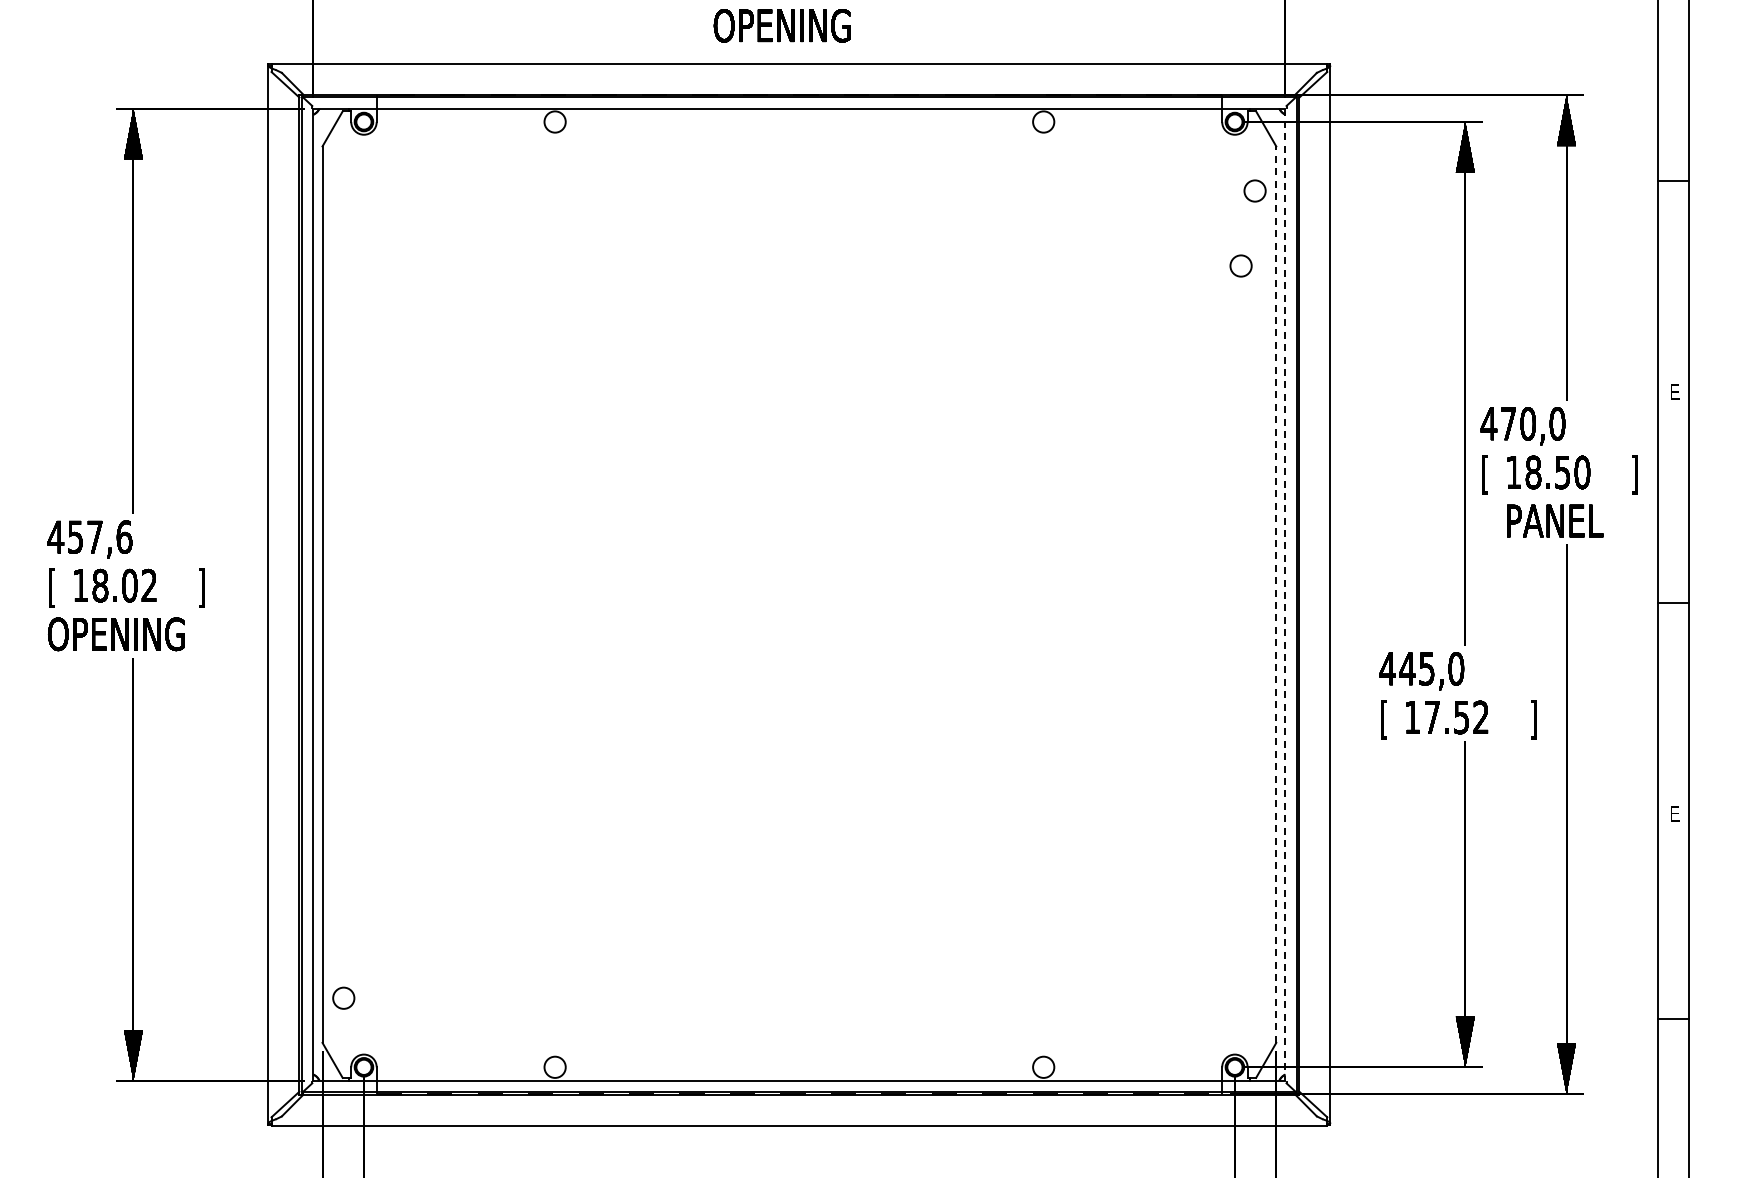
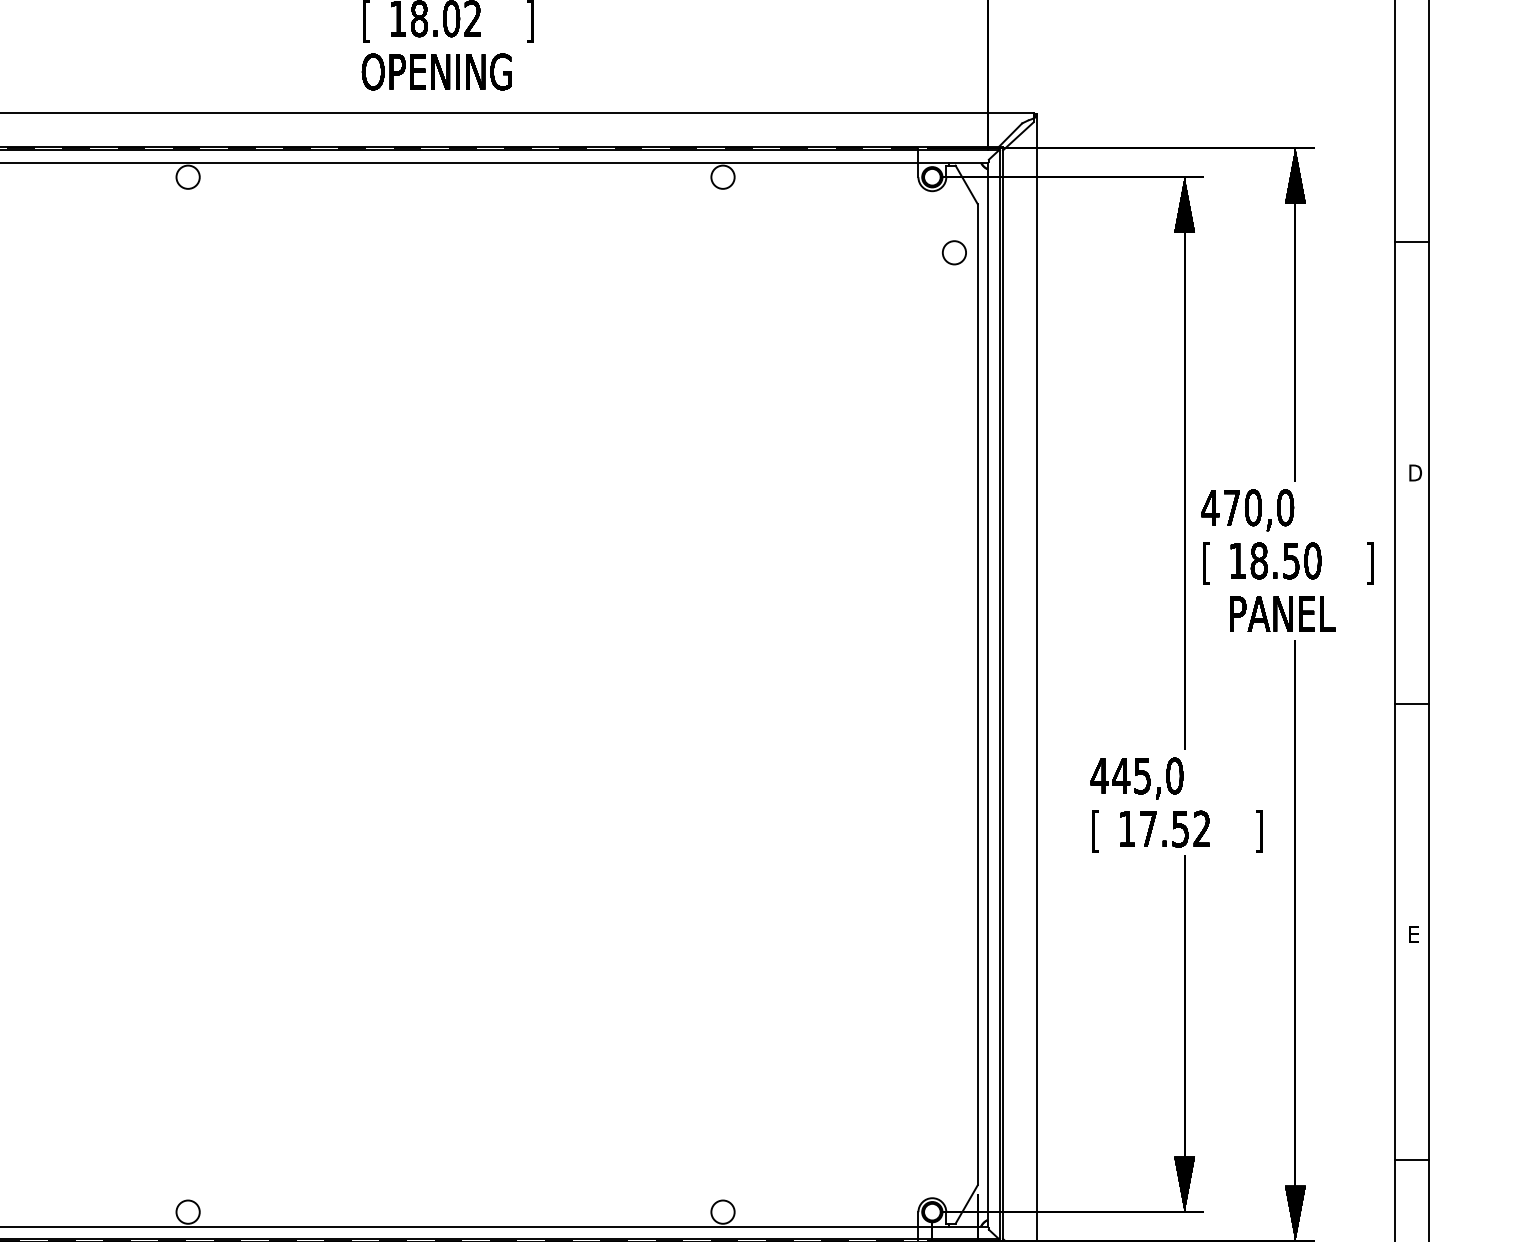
circle: (1240, 265) -> (938, 334), removed
text: (1676, 391) -> (1415, 472), E -> D
line: (1276, 594) -> (977, 694), dashed -> solid
line: (1285, 595) -> (987, 695), dashed -> solid

